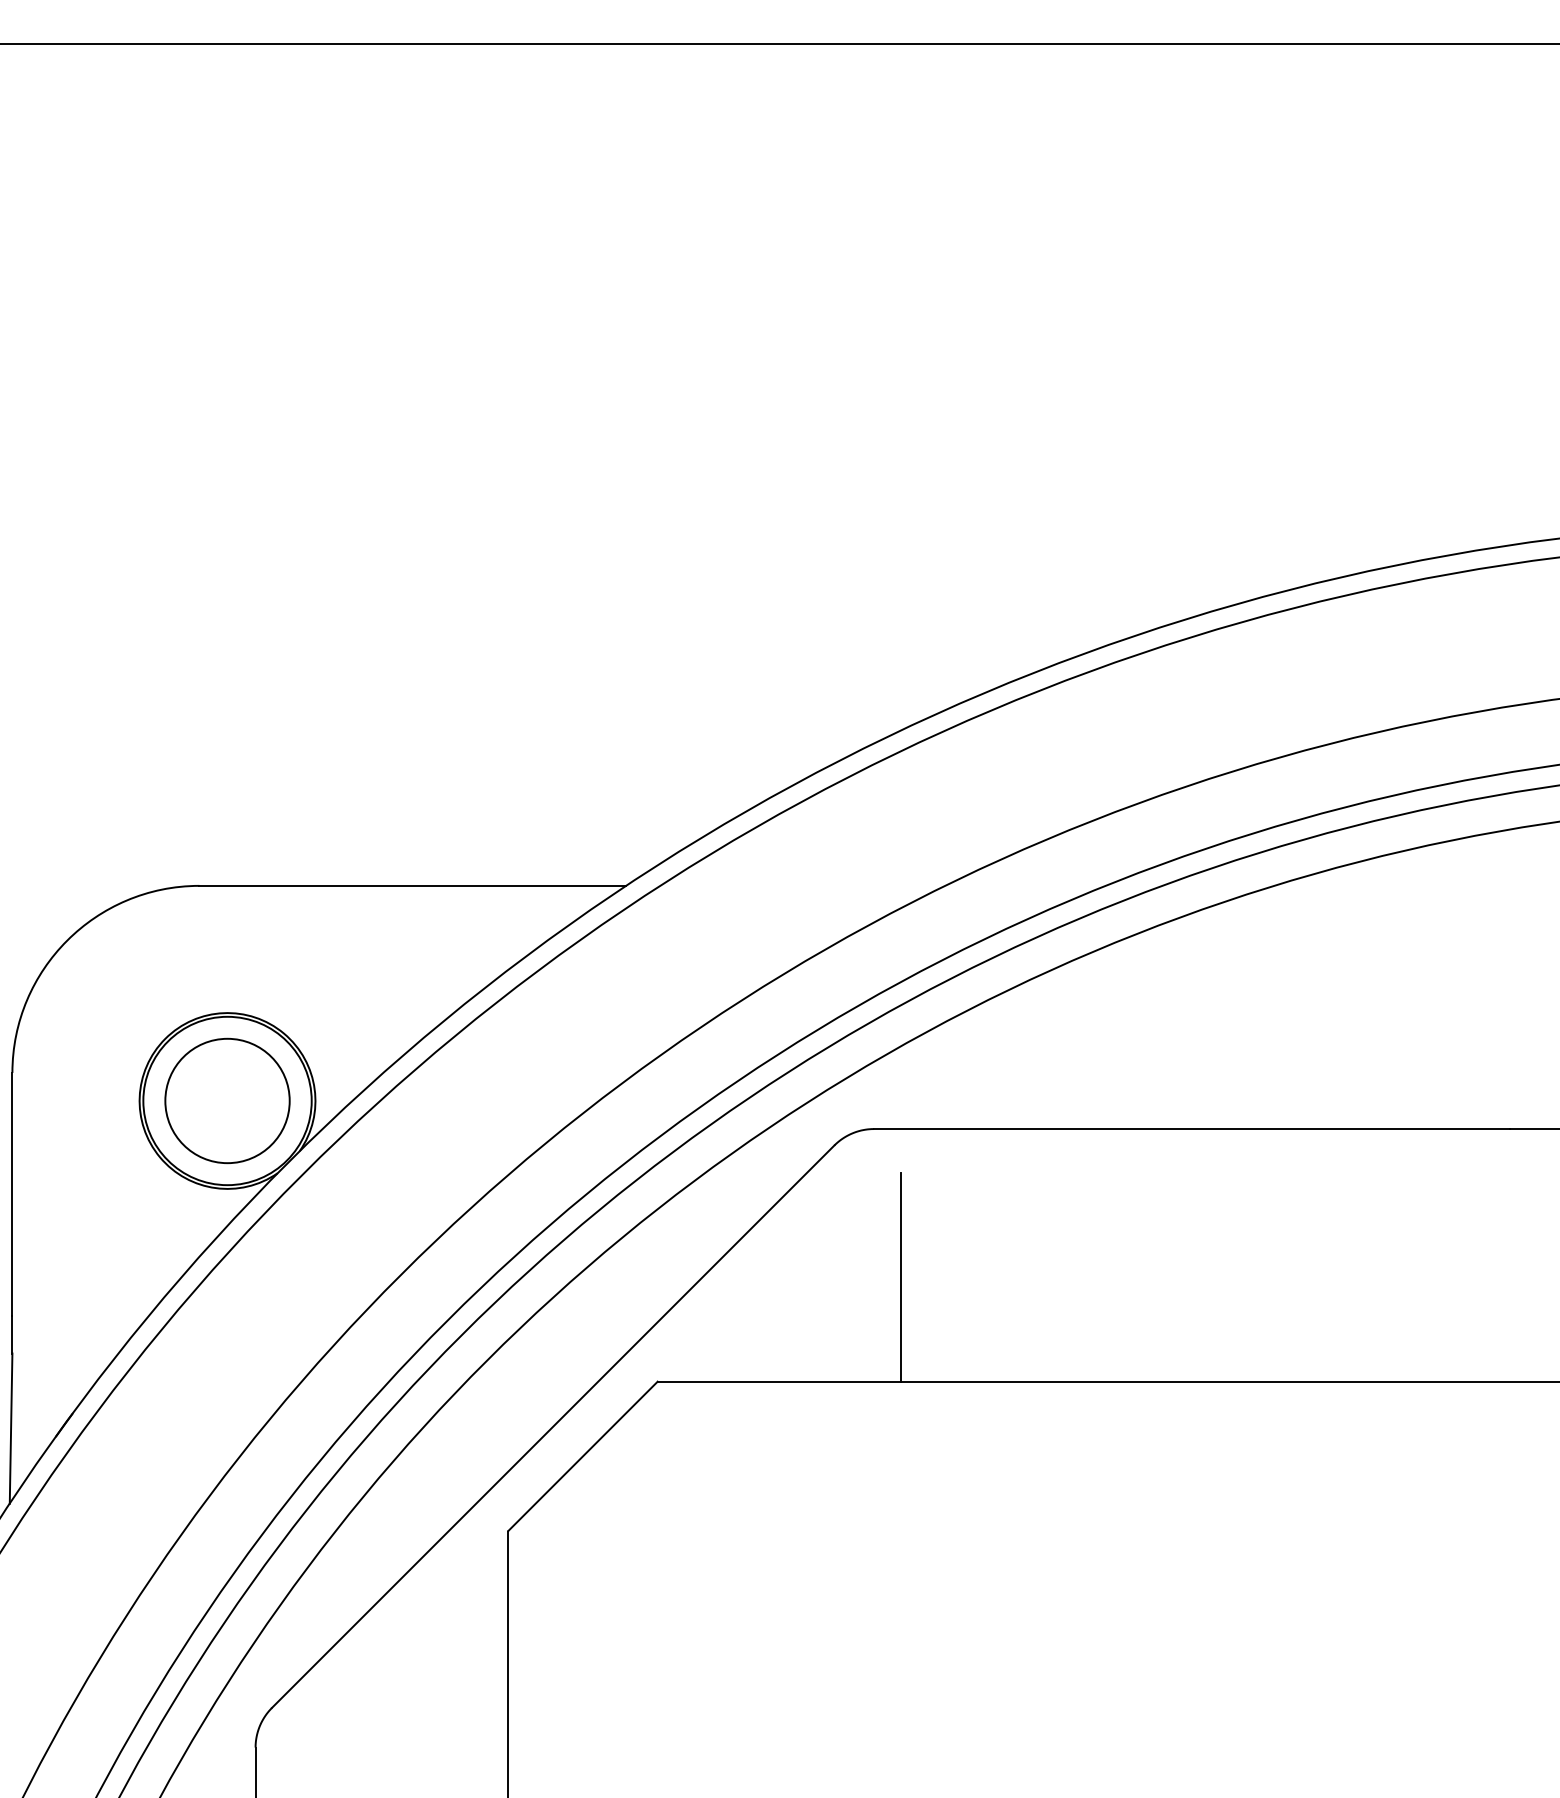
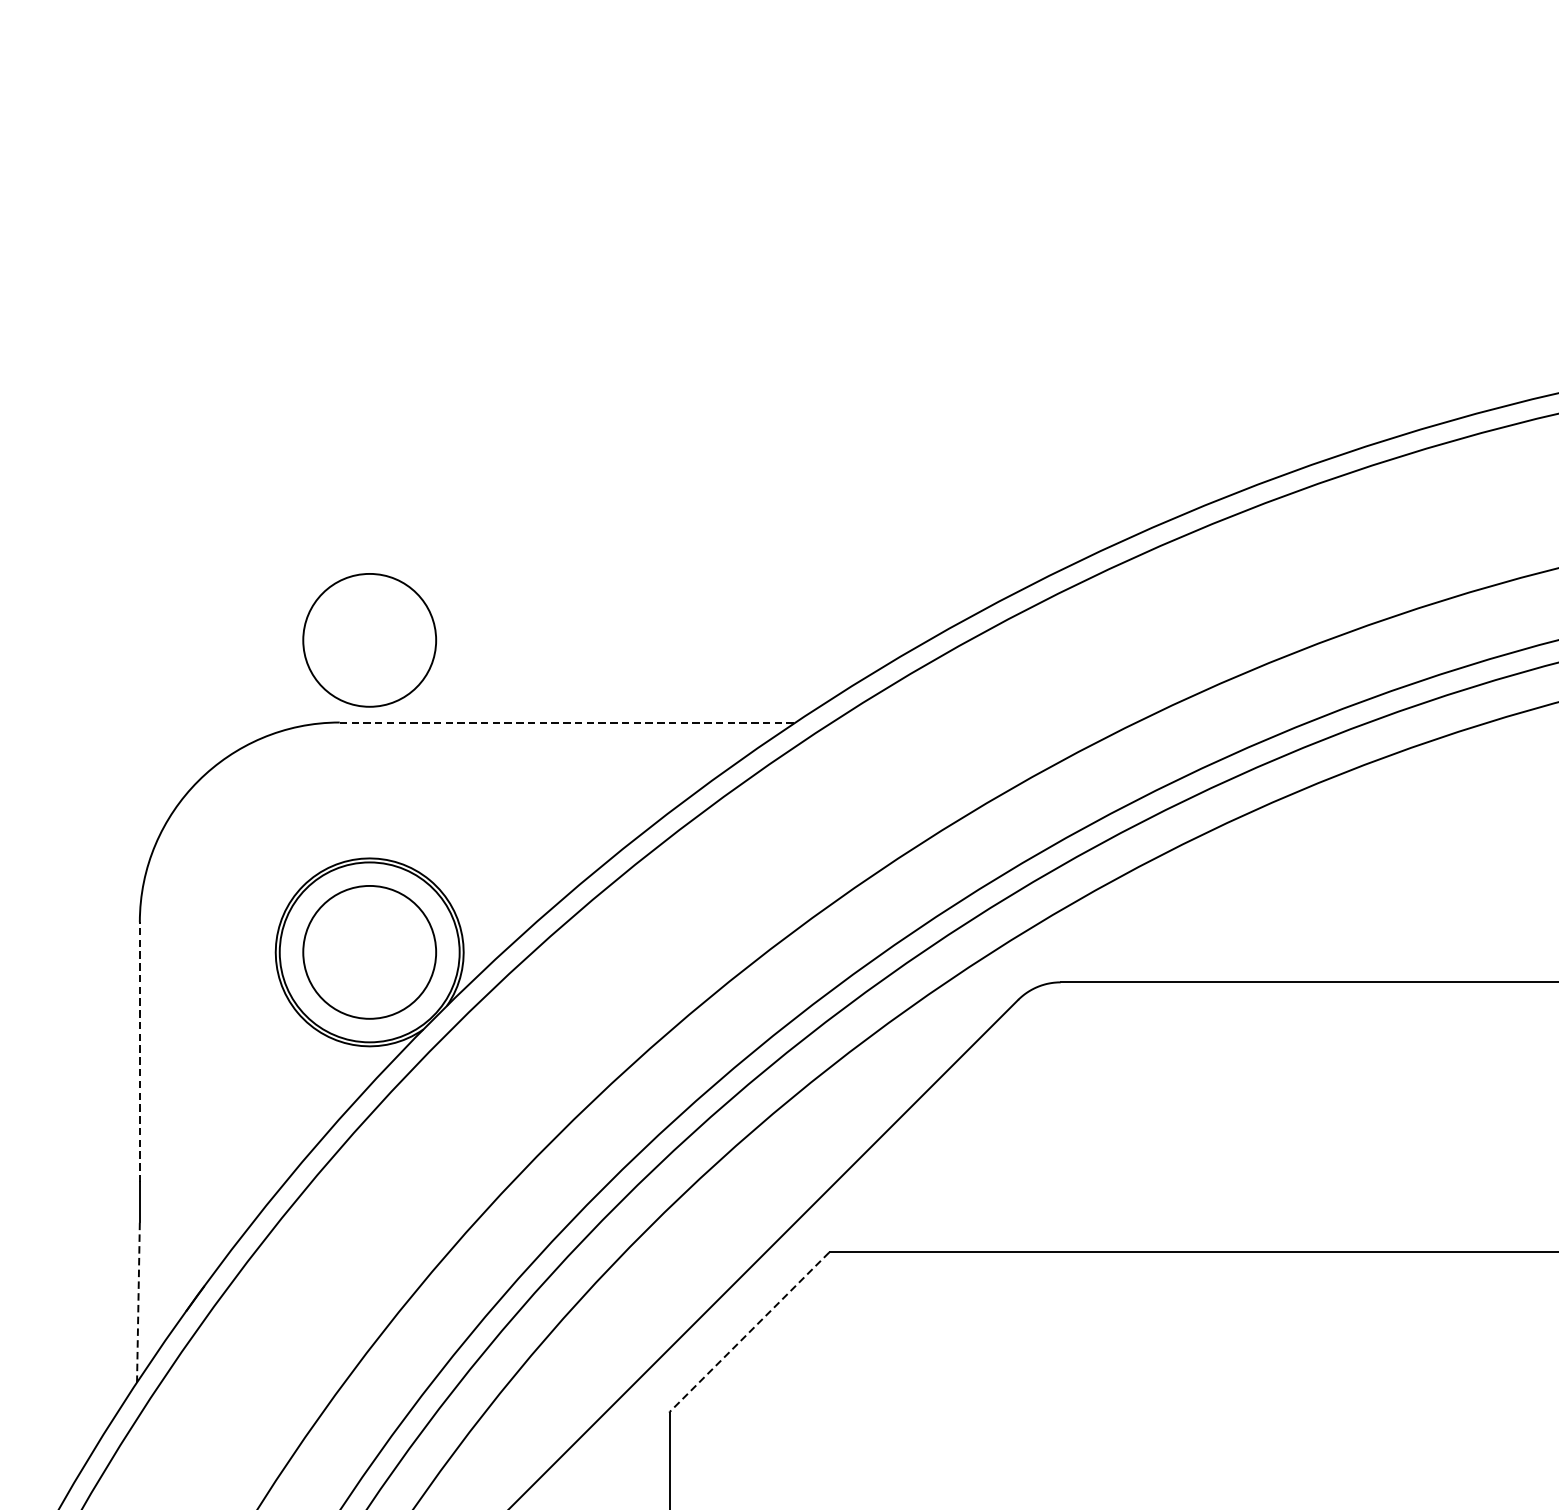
circle: (227, 808) -> (369, 639), added
line: (413, 885) -> (568, 722), solid -> dashed
line: (12, 1194) -> (139, 1052), solid -> dashed
line: (900, 1276) -> (1088, 1139), removed
line: (11, 1428) -> (138, 1302), solid -> dashed
line: (582, 1456) -> (749, 1332), solid -> dashed

